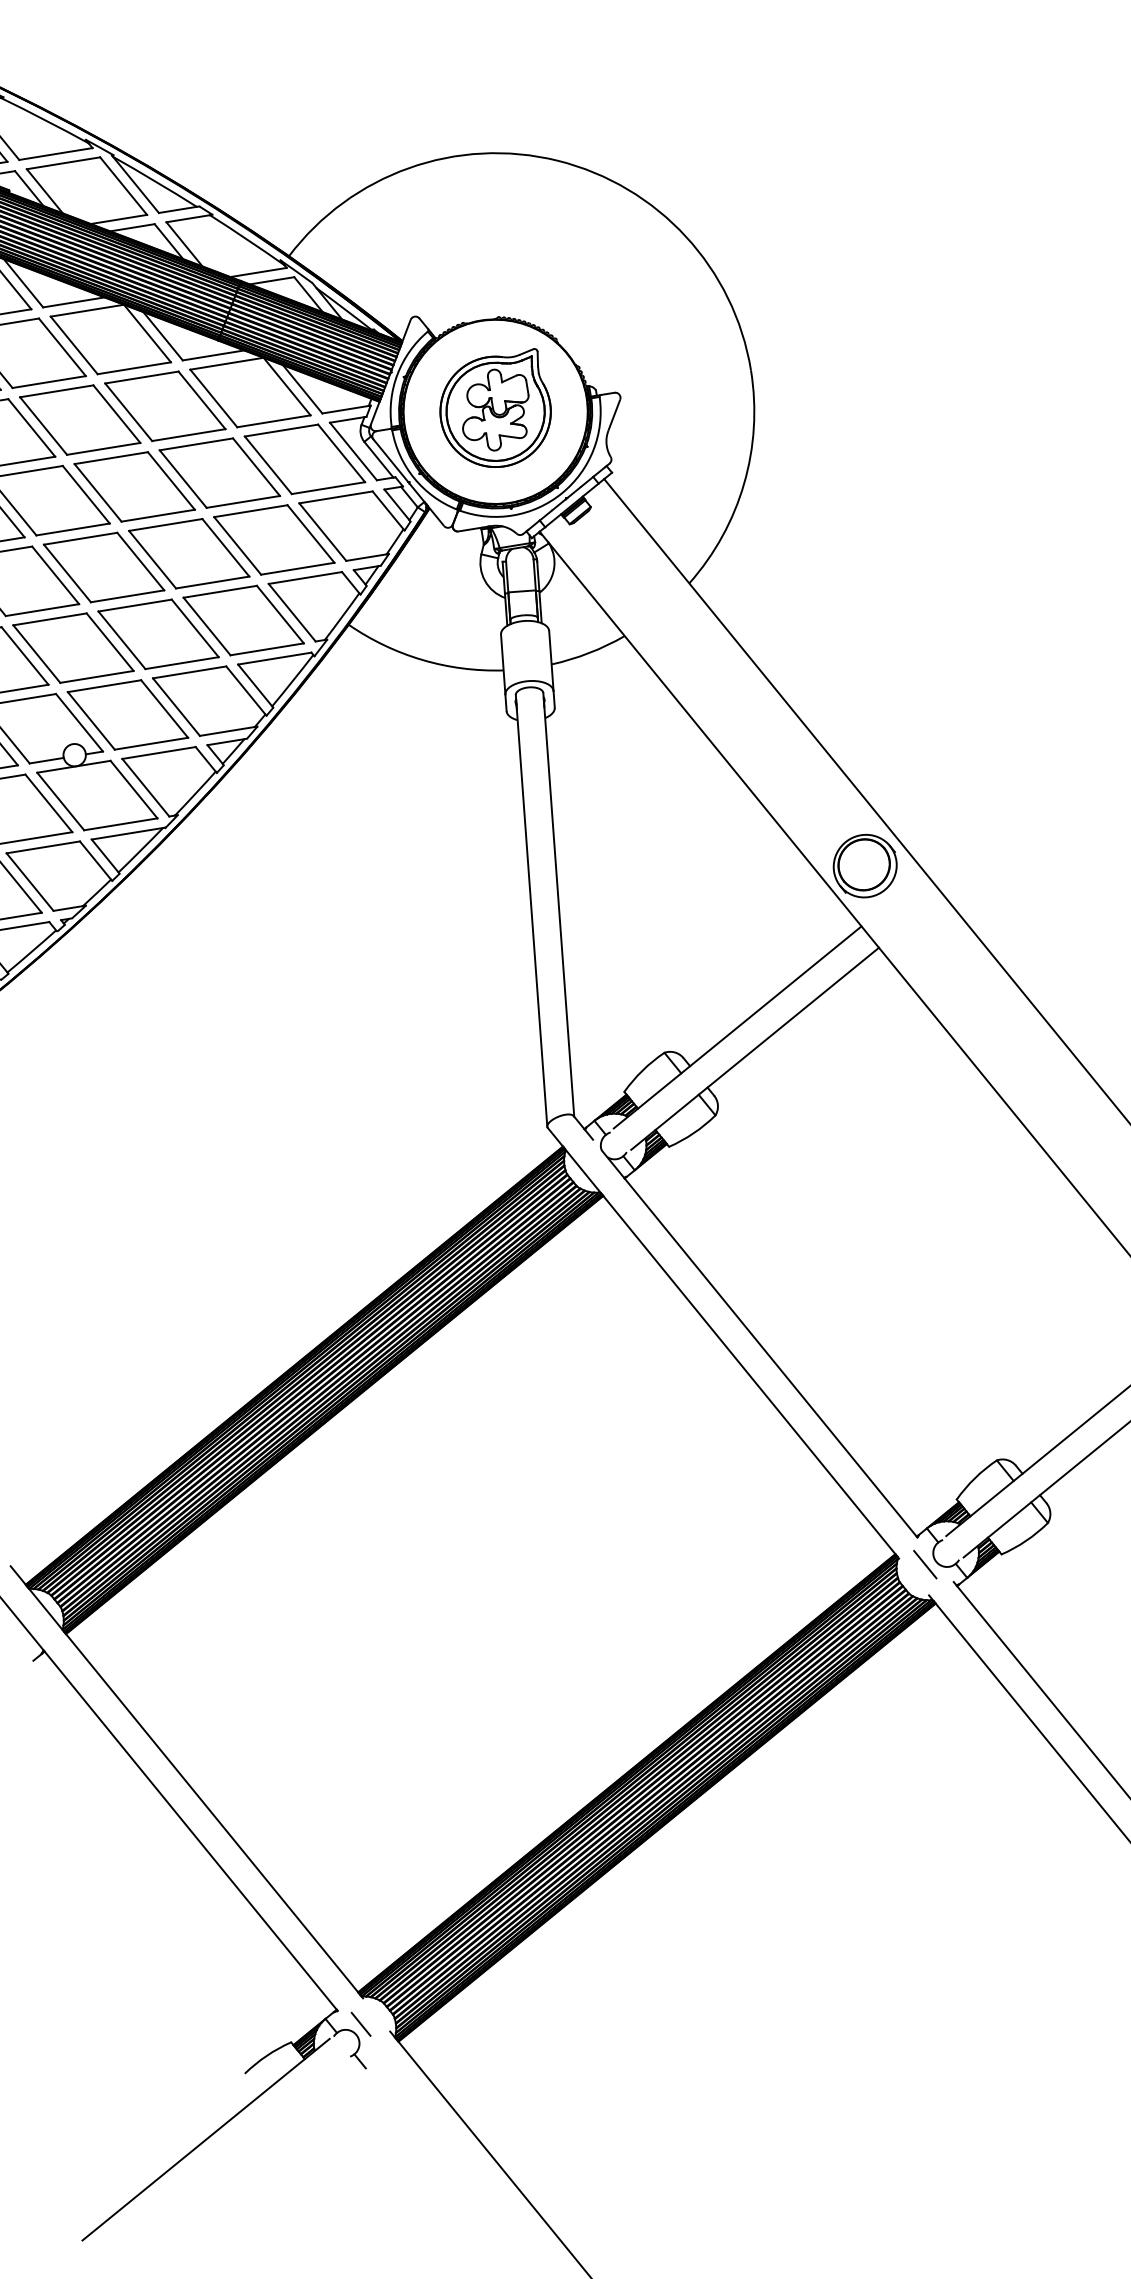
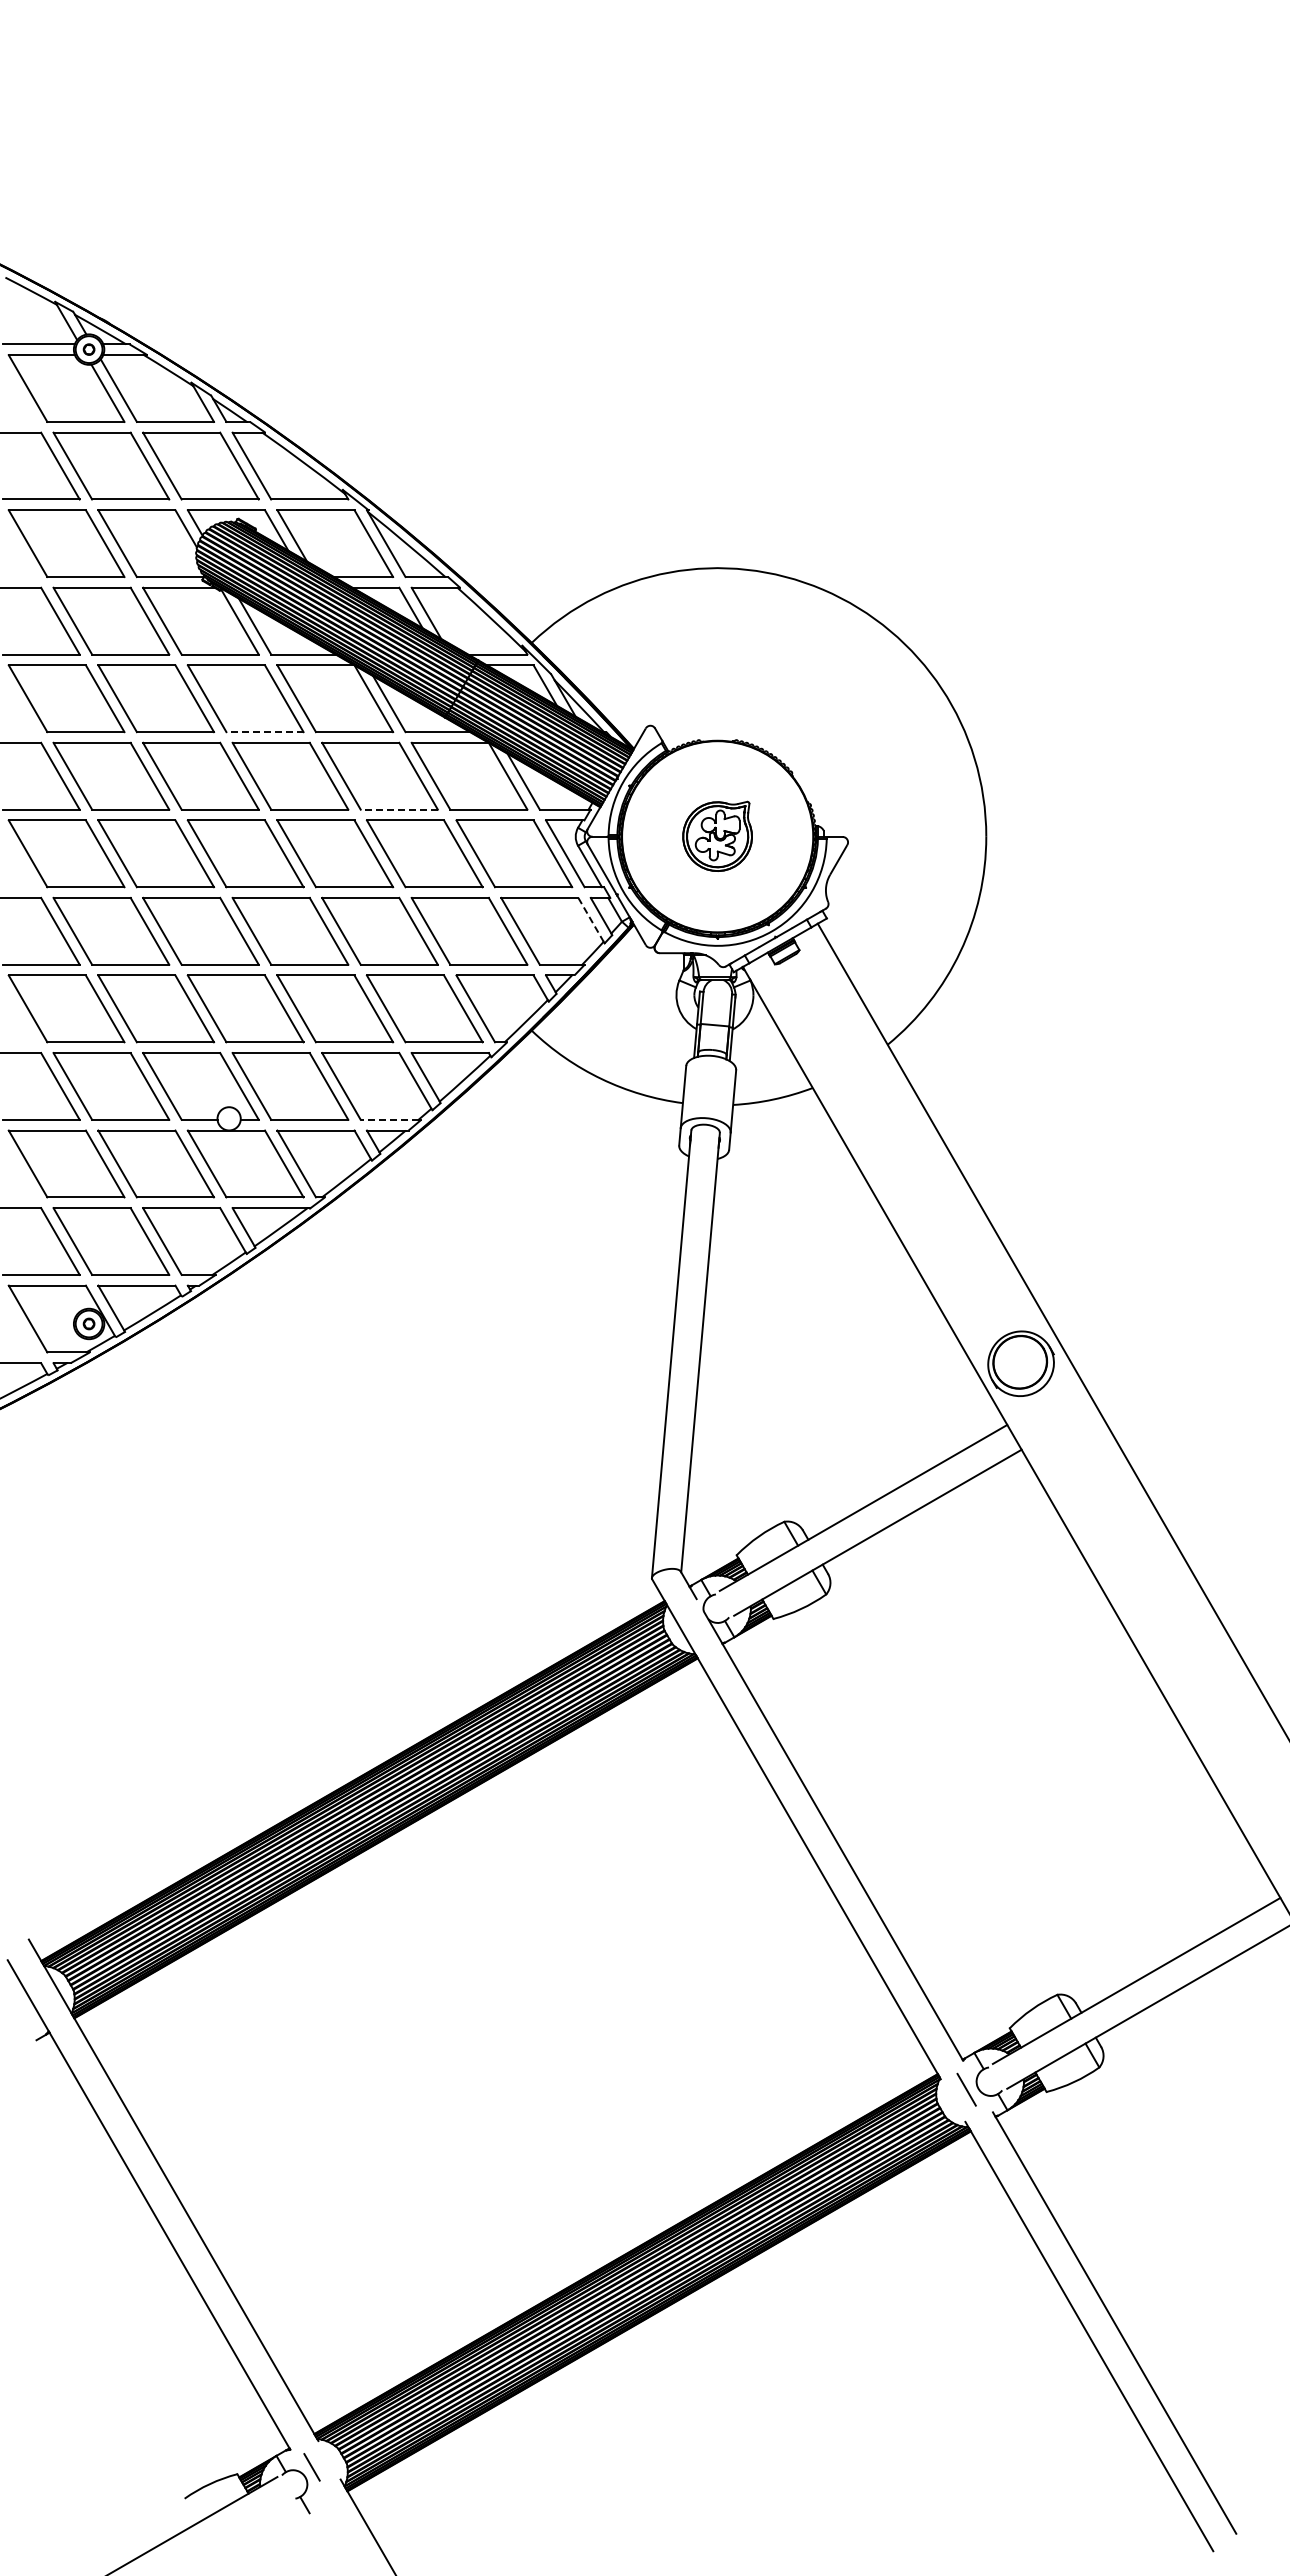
line: (48, 382) -> (264, 732), solid -> dashed
part: (495, 411) -> (717, 836), size x0.6
line: (188, 434) -> (399, 809), solid -> dashed
line: (388, 510) -> (591, 920), solid -> dashed
line: (227, 731) -> (389, 1119), solid -> dashed

